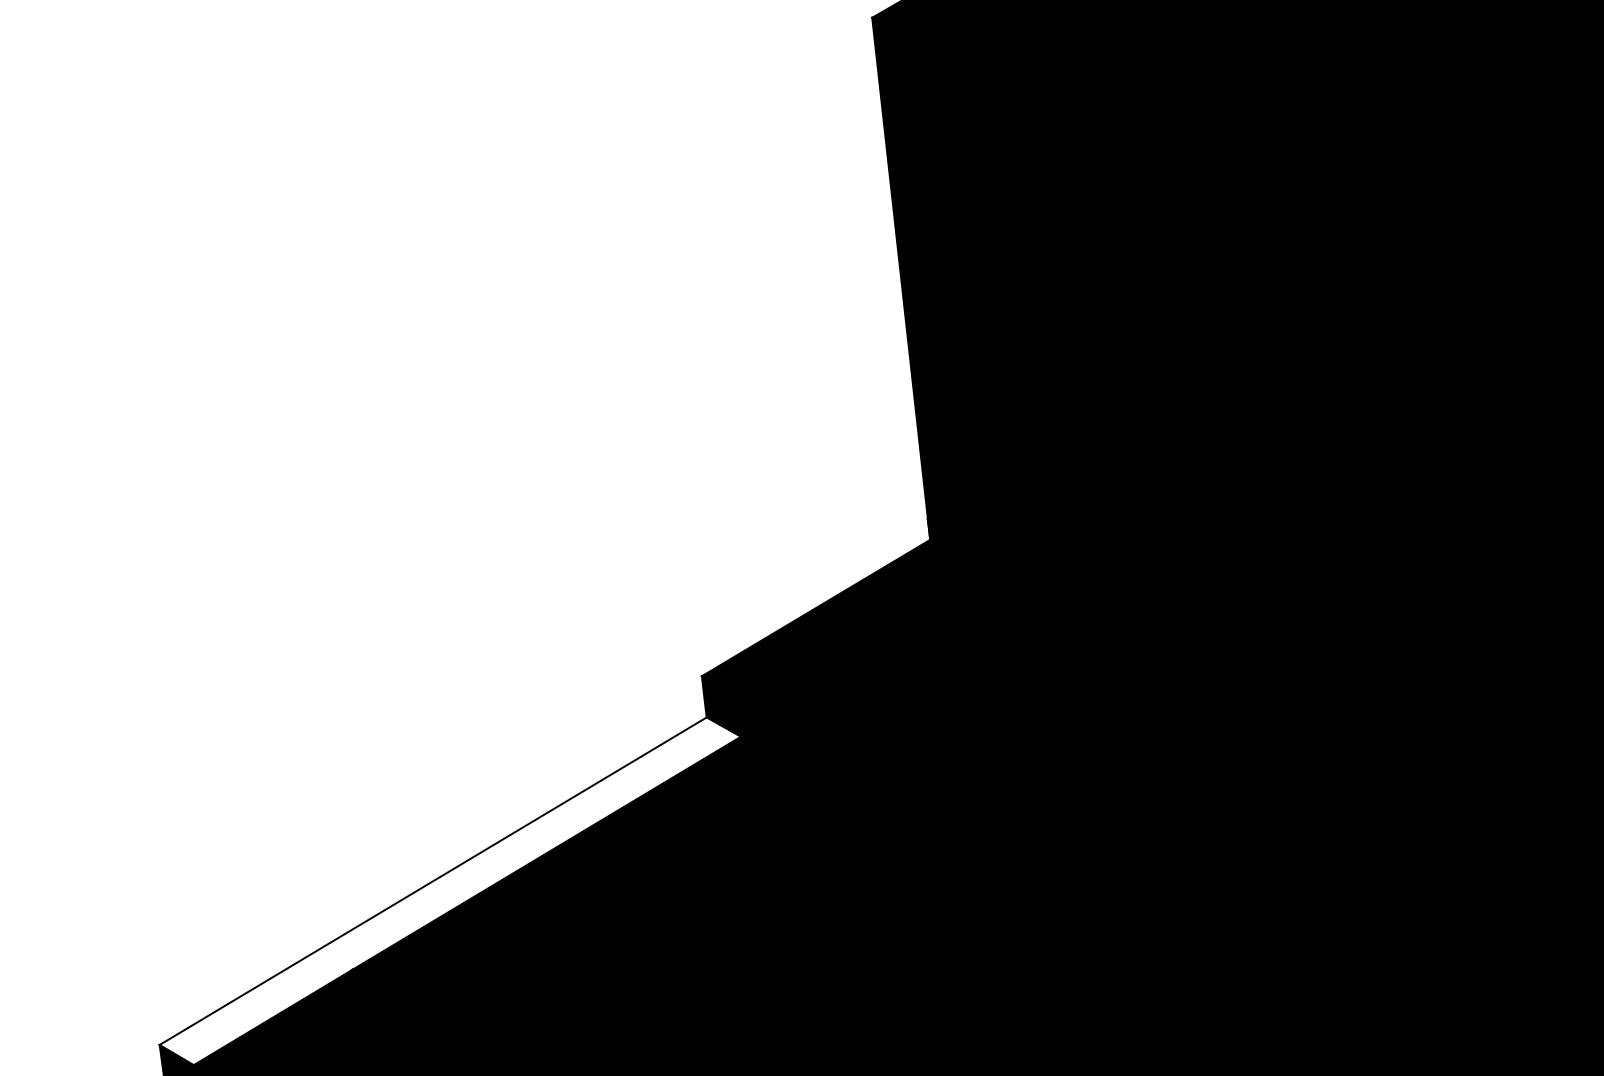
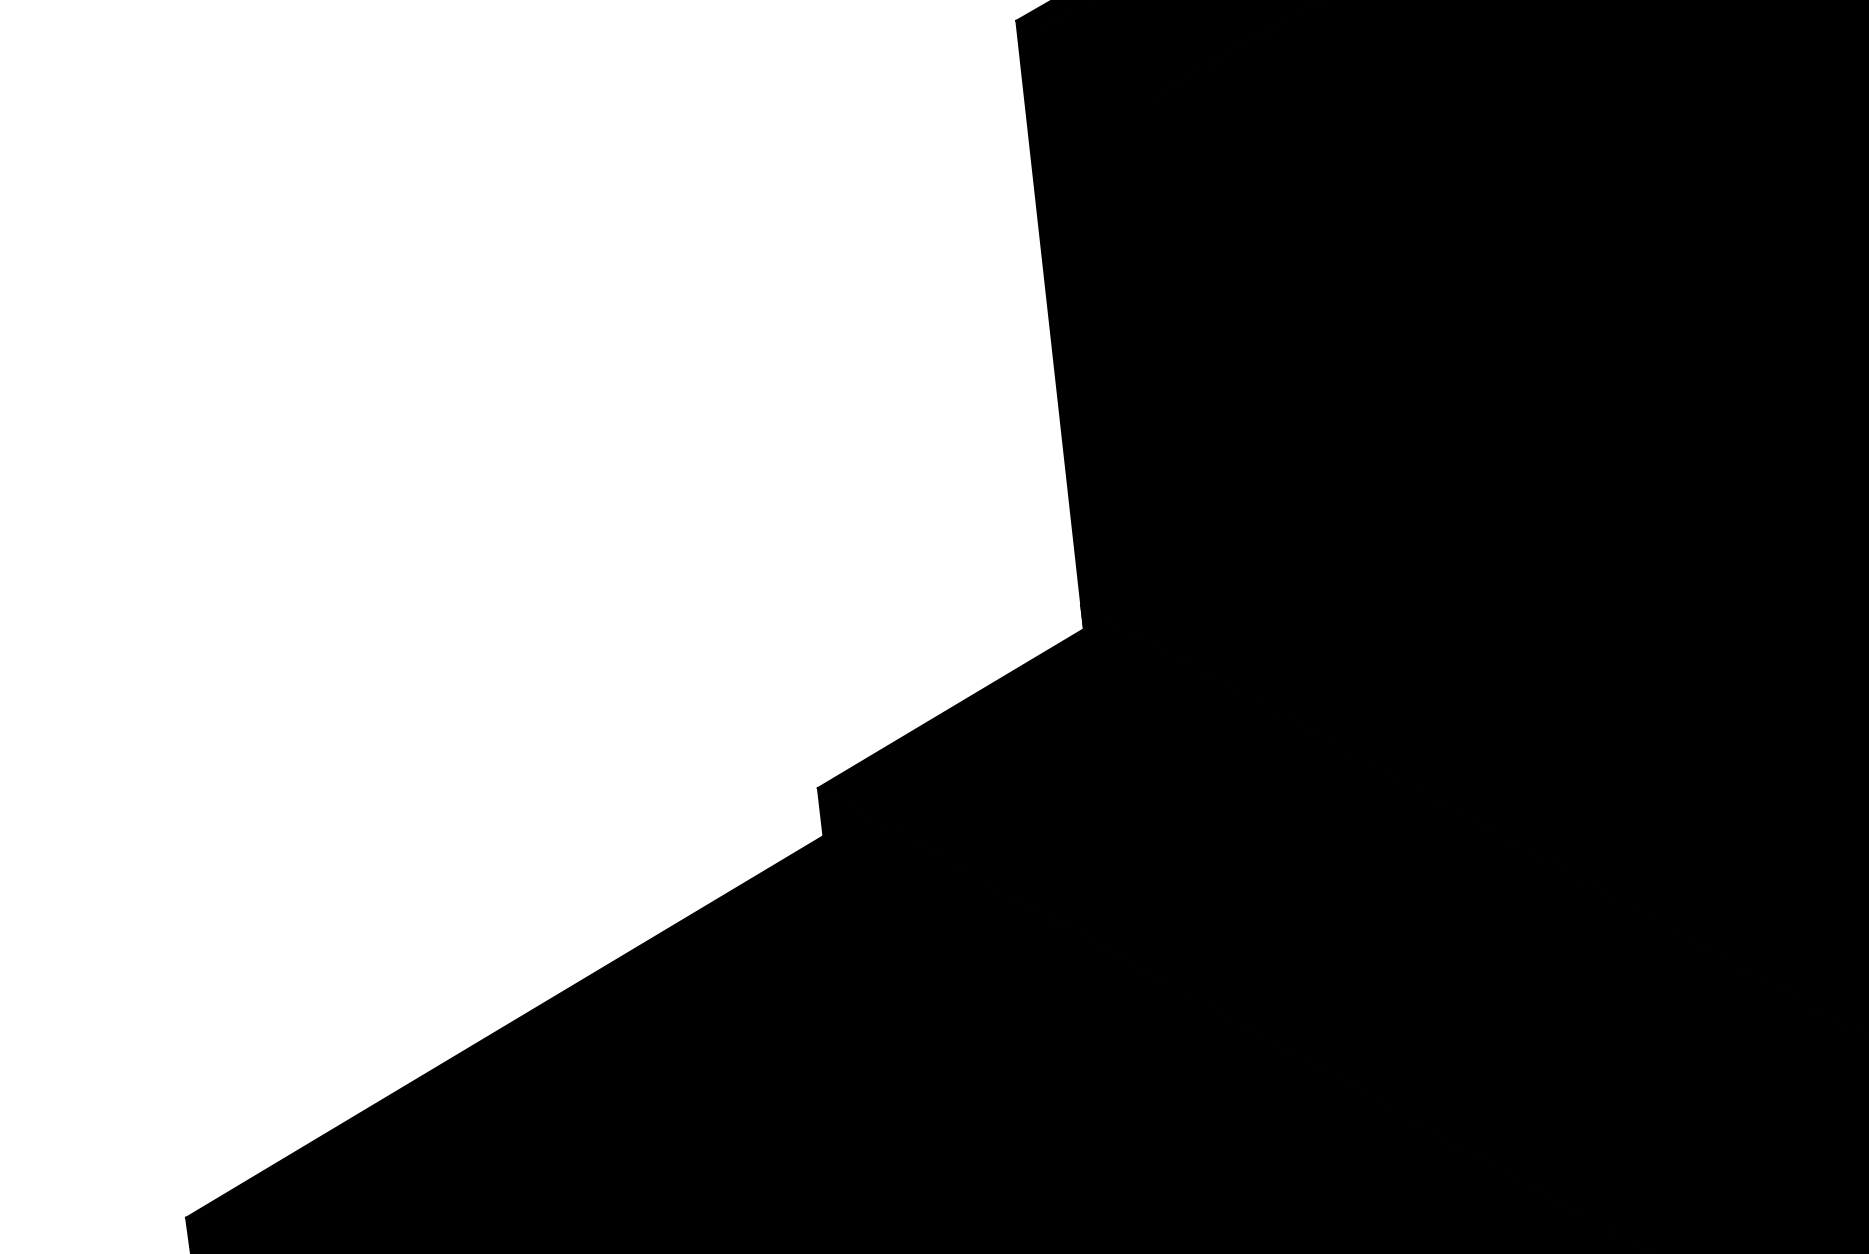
fill: (450, 891) -> (524, 1038), added

